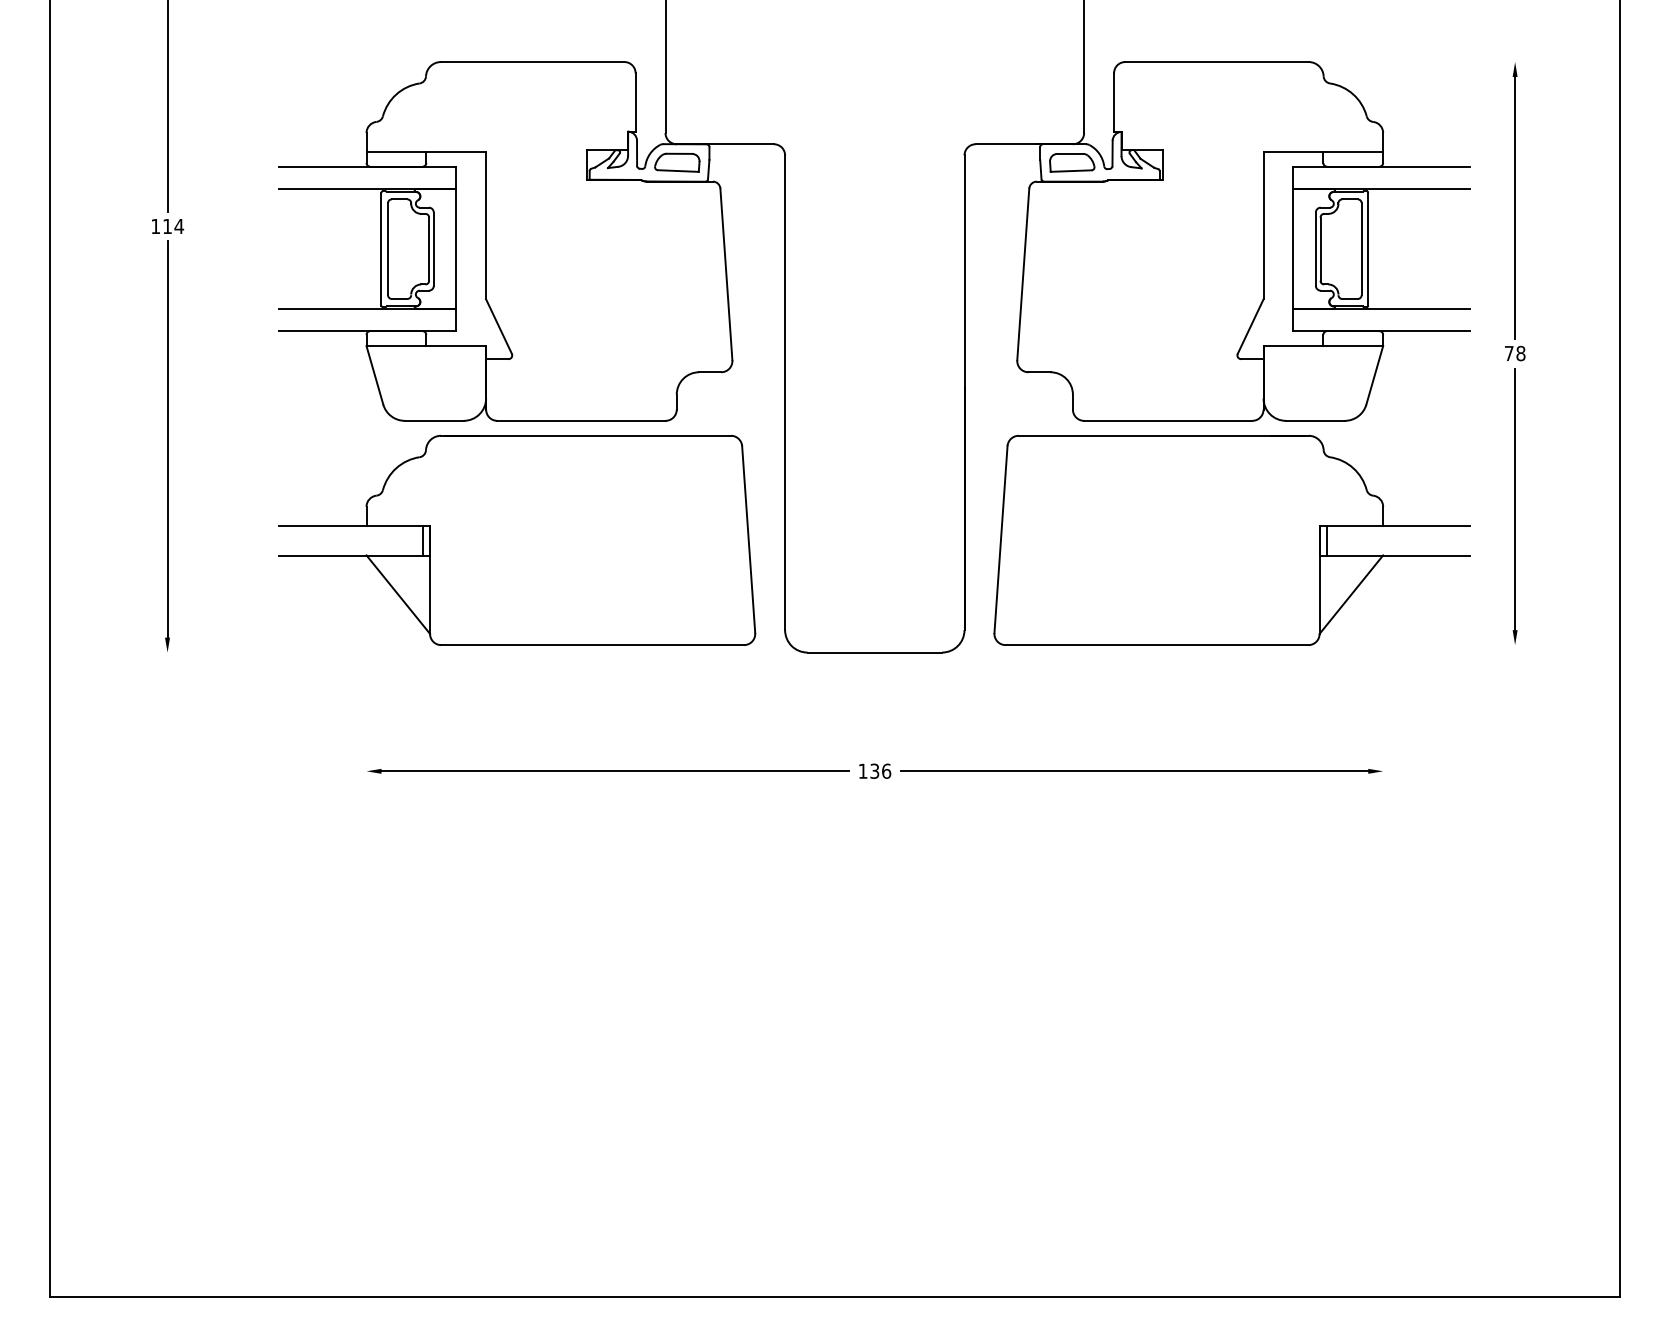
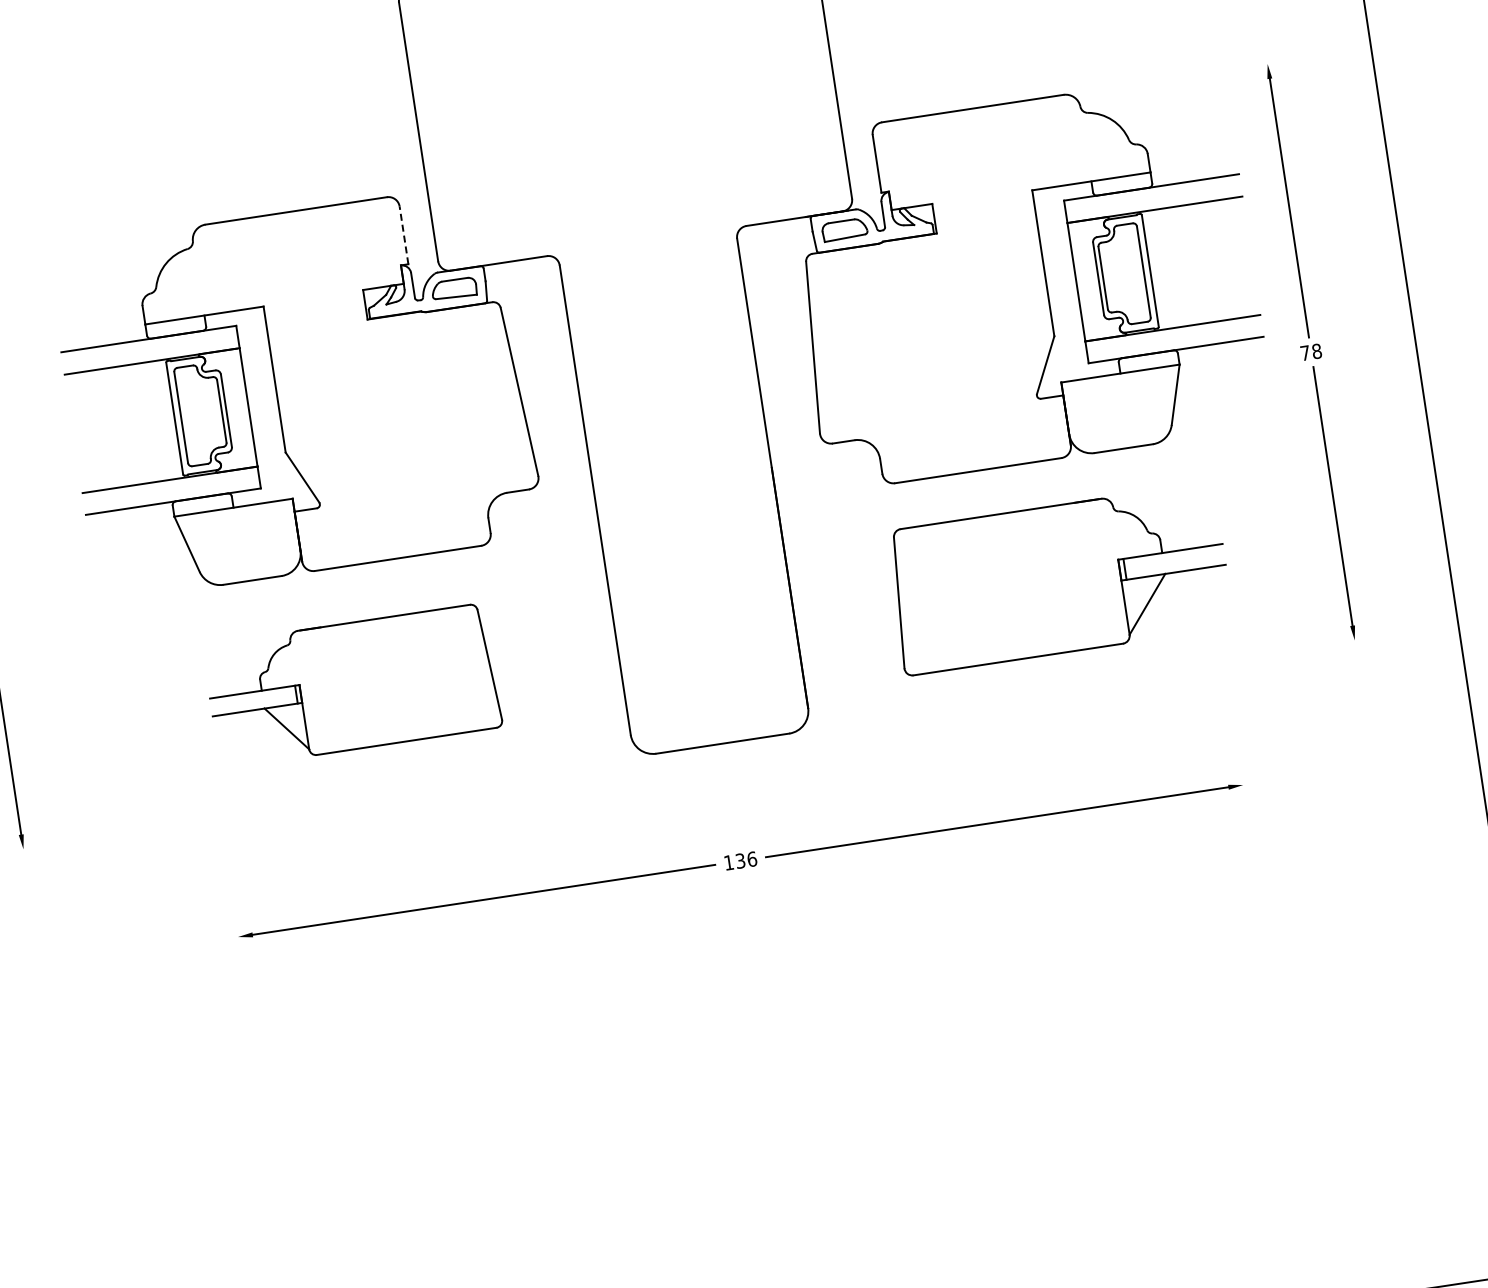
line: (635, 101) -> (403, 234), solid -> dashed
part: (517, 539) -> (352, 685), size x0.6
part: (1231, 539) -> (1058, 578), size x0.7

